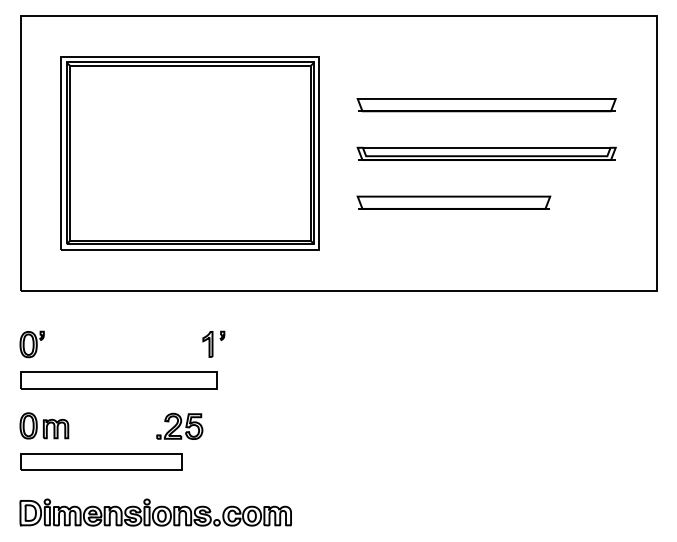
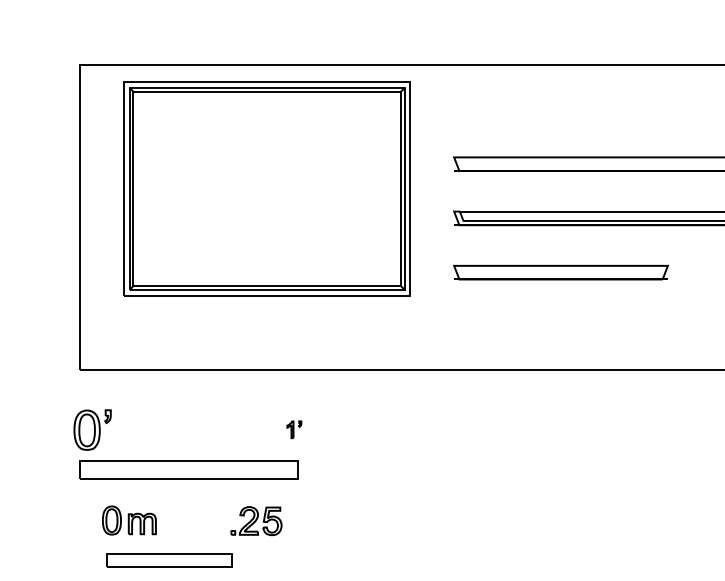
part: (189, 153) -> (266, 189), moved
part: (213, 343) -> (293, 428), size x0.6
part: (31, 344) -> (91, 430), size x1.4
part: (44, 425) -> (129, 520), moved
part: (101, 461) -> (169, 560), size x0.7

